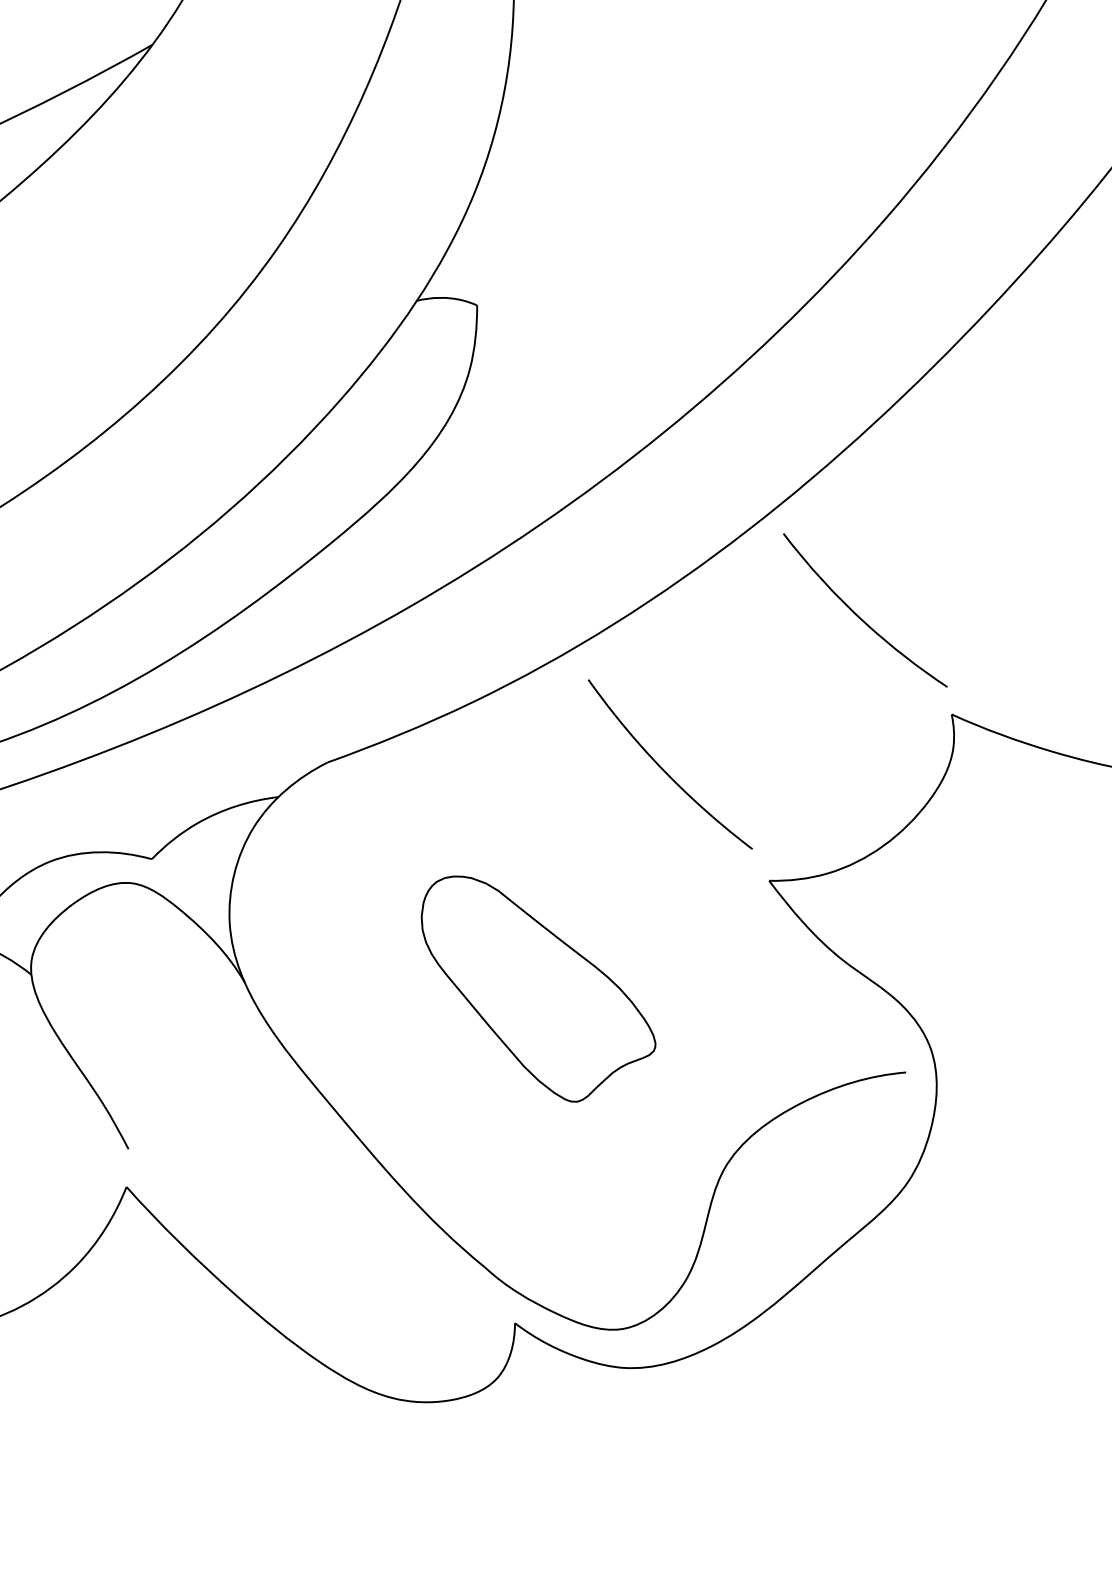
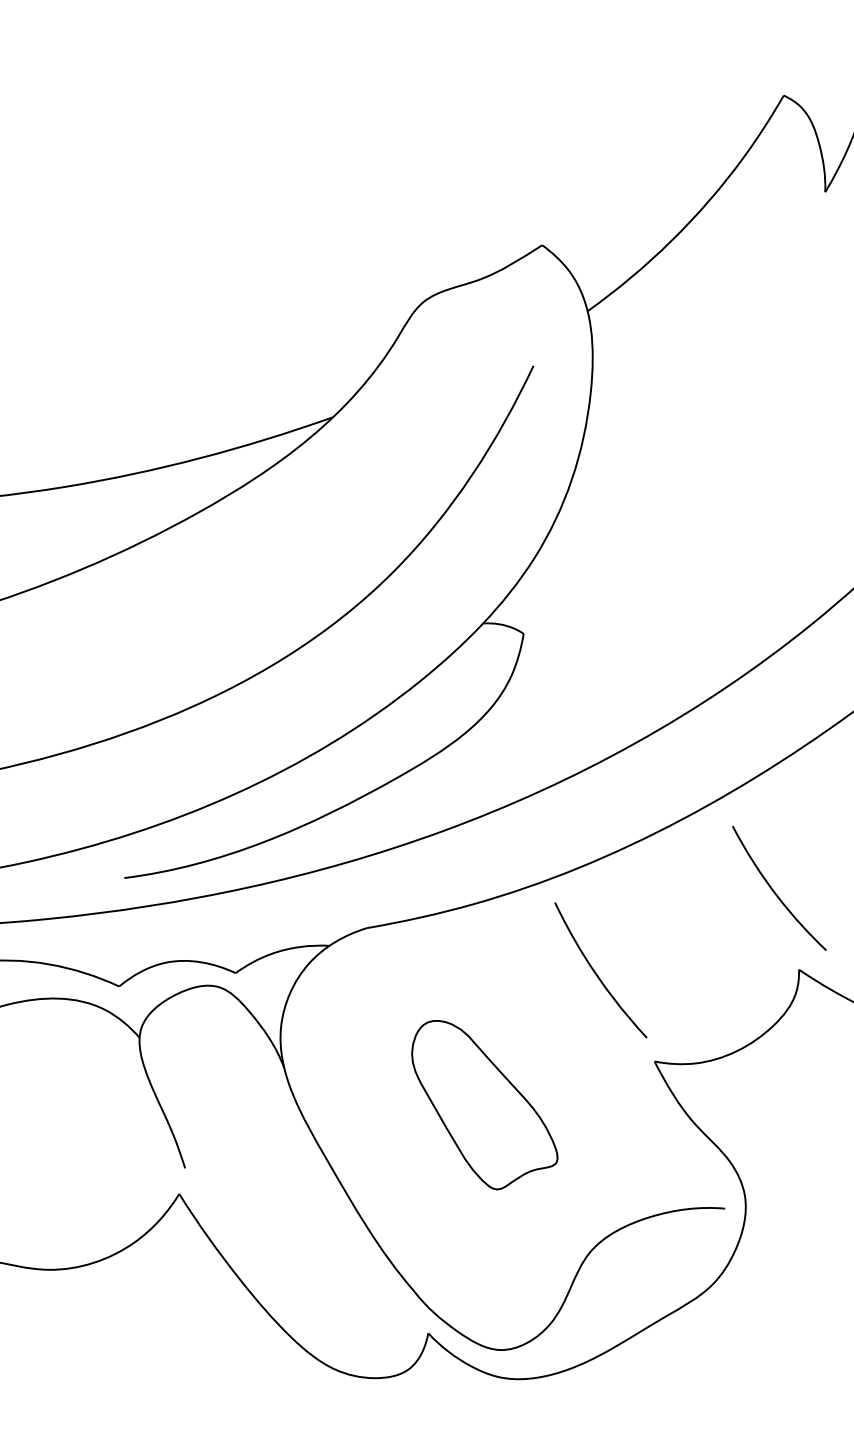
curve: (858, 614) -> (774, 890), moved

